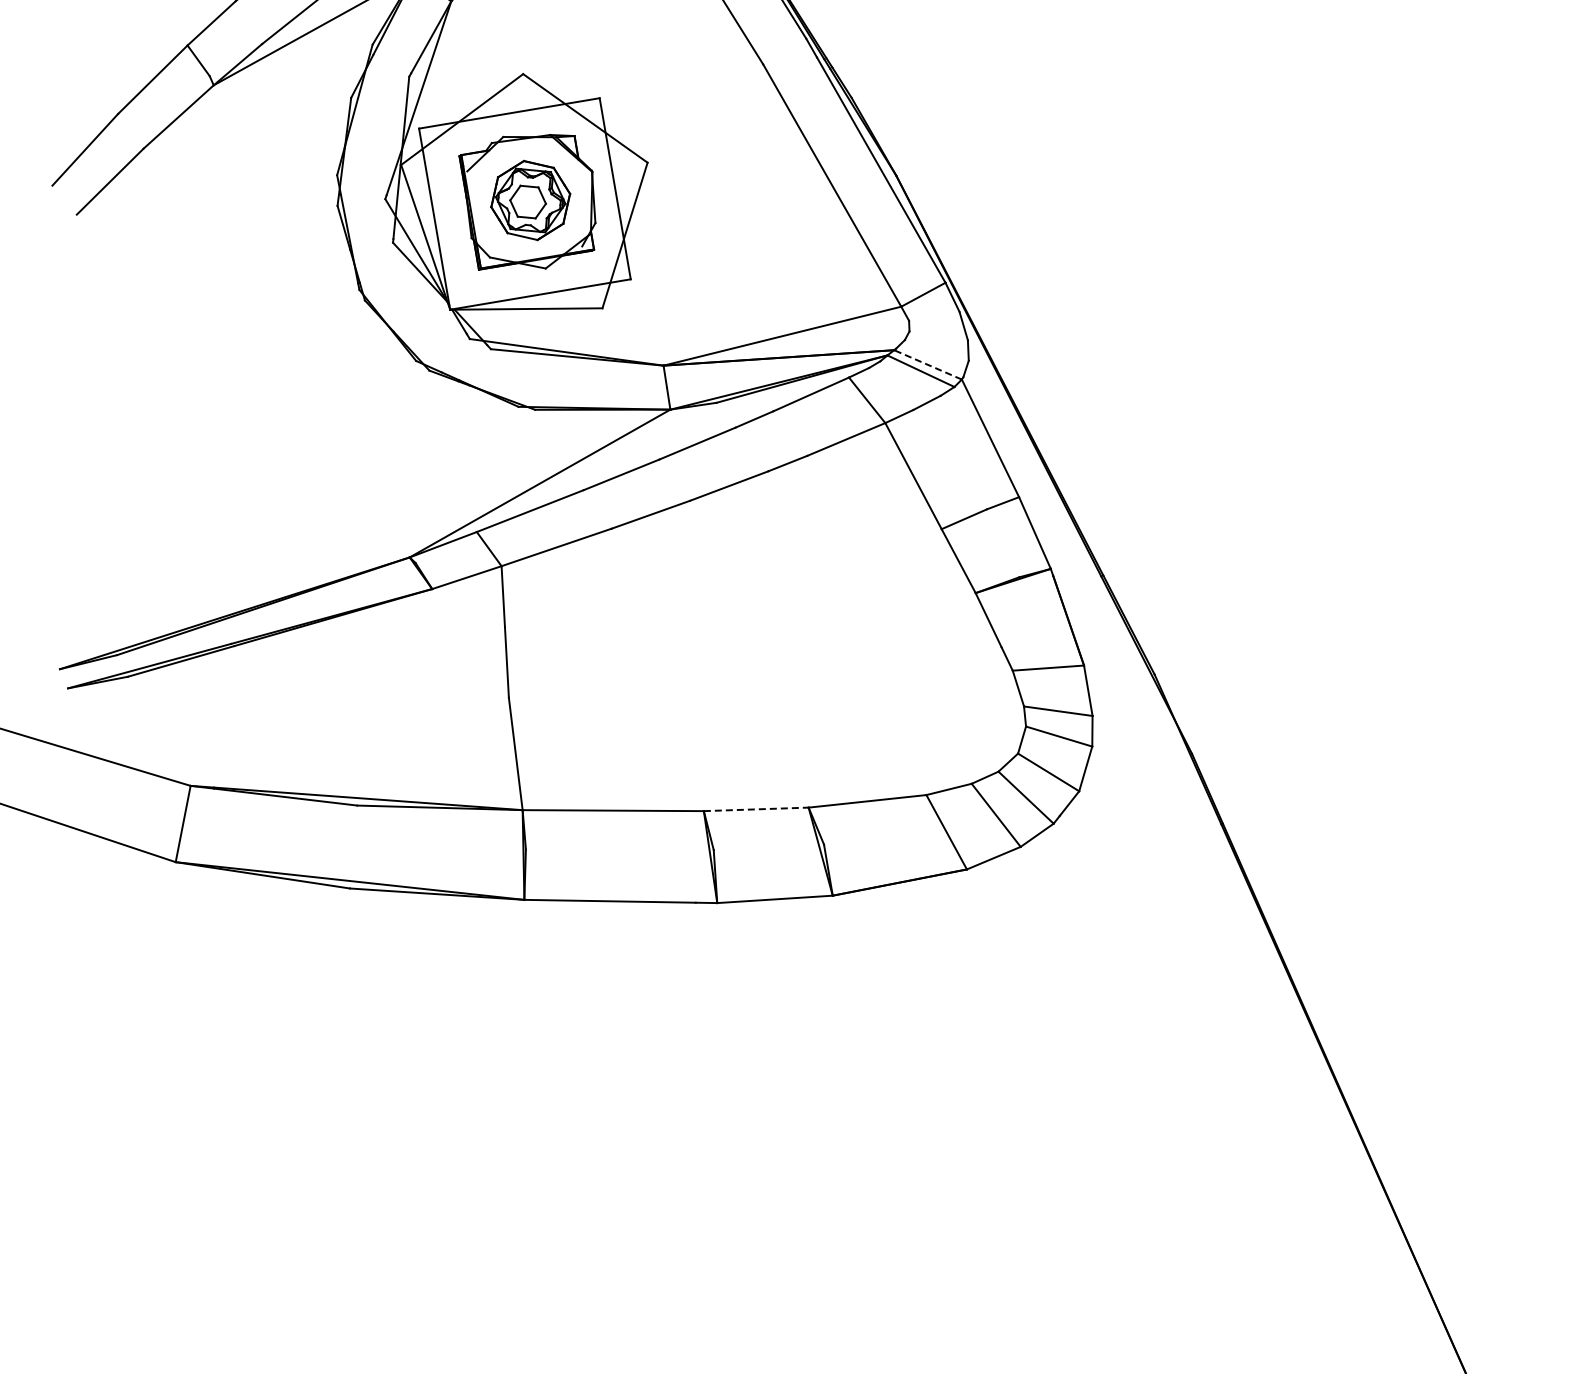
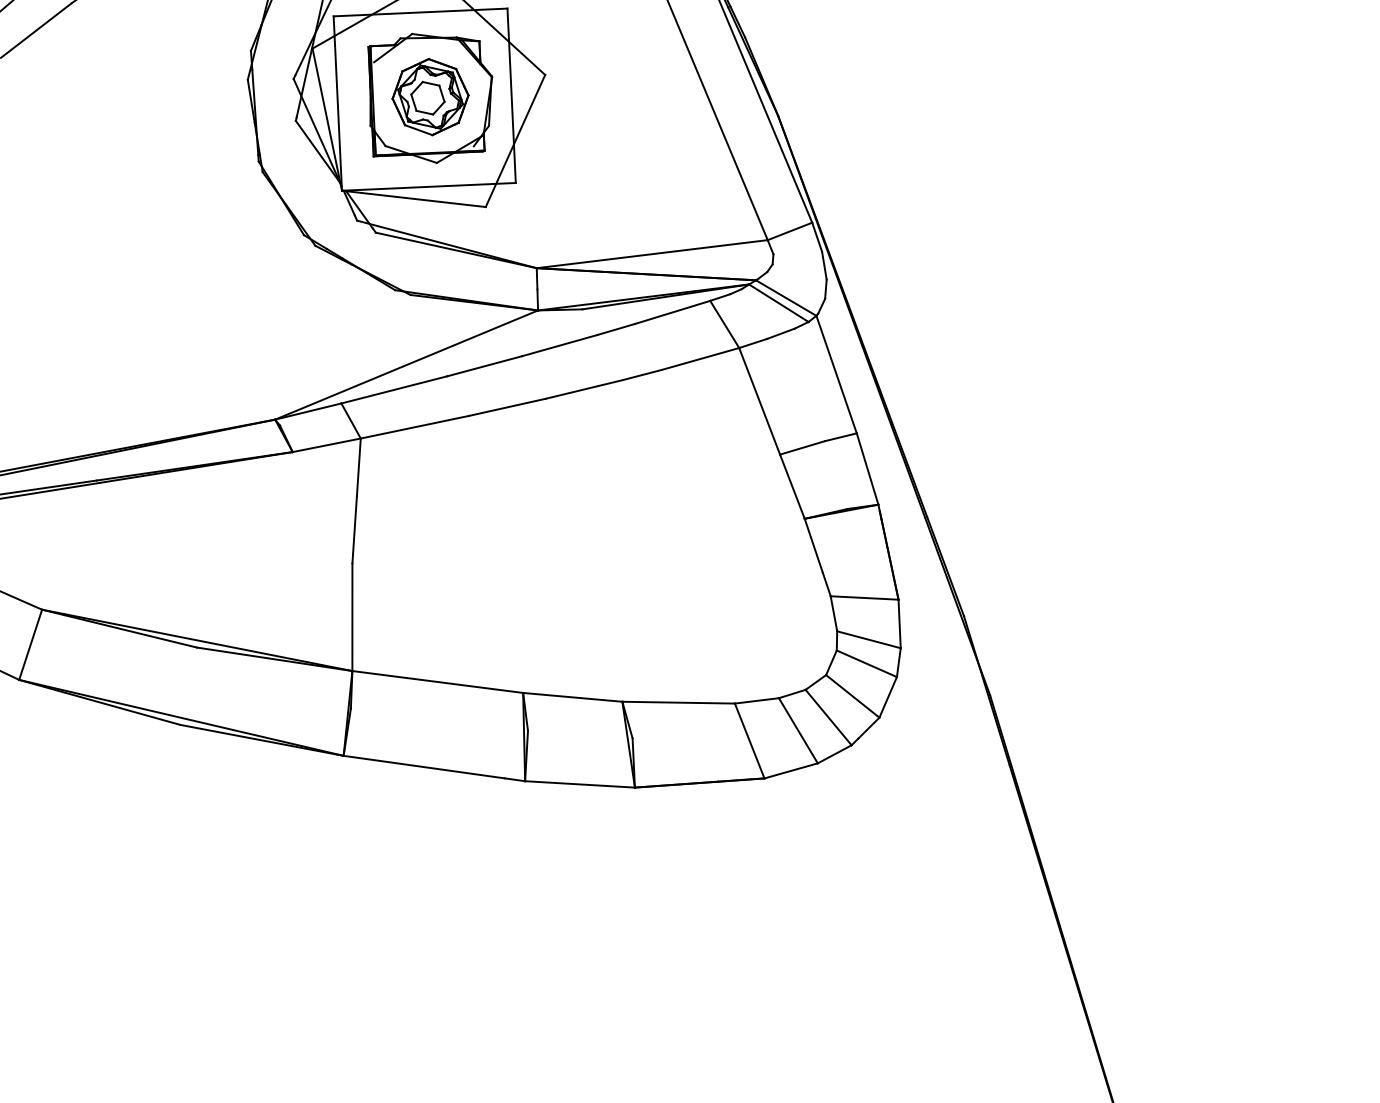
line: (928, 364) -> (786, 297), dashed -> solid
line: (756, 809) -> (572, 697), dashed -> solid

